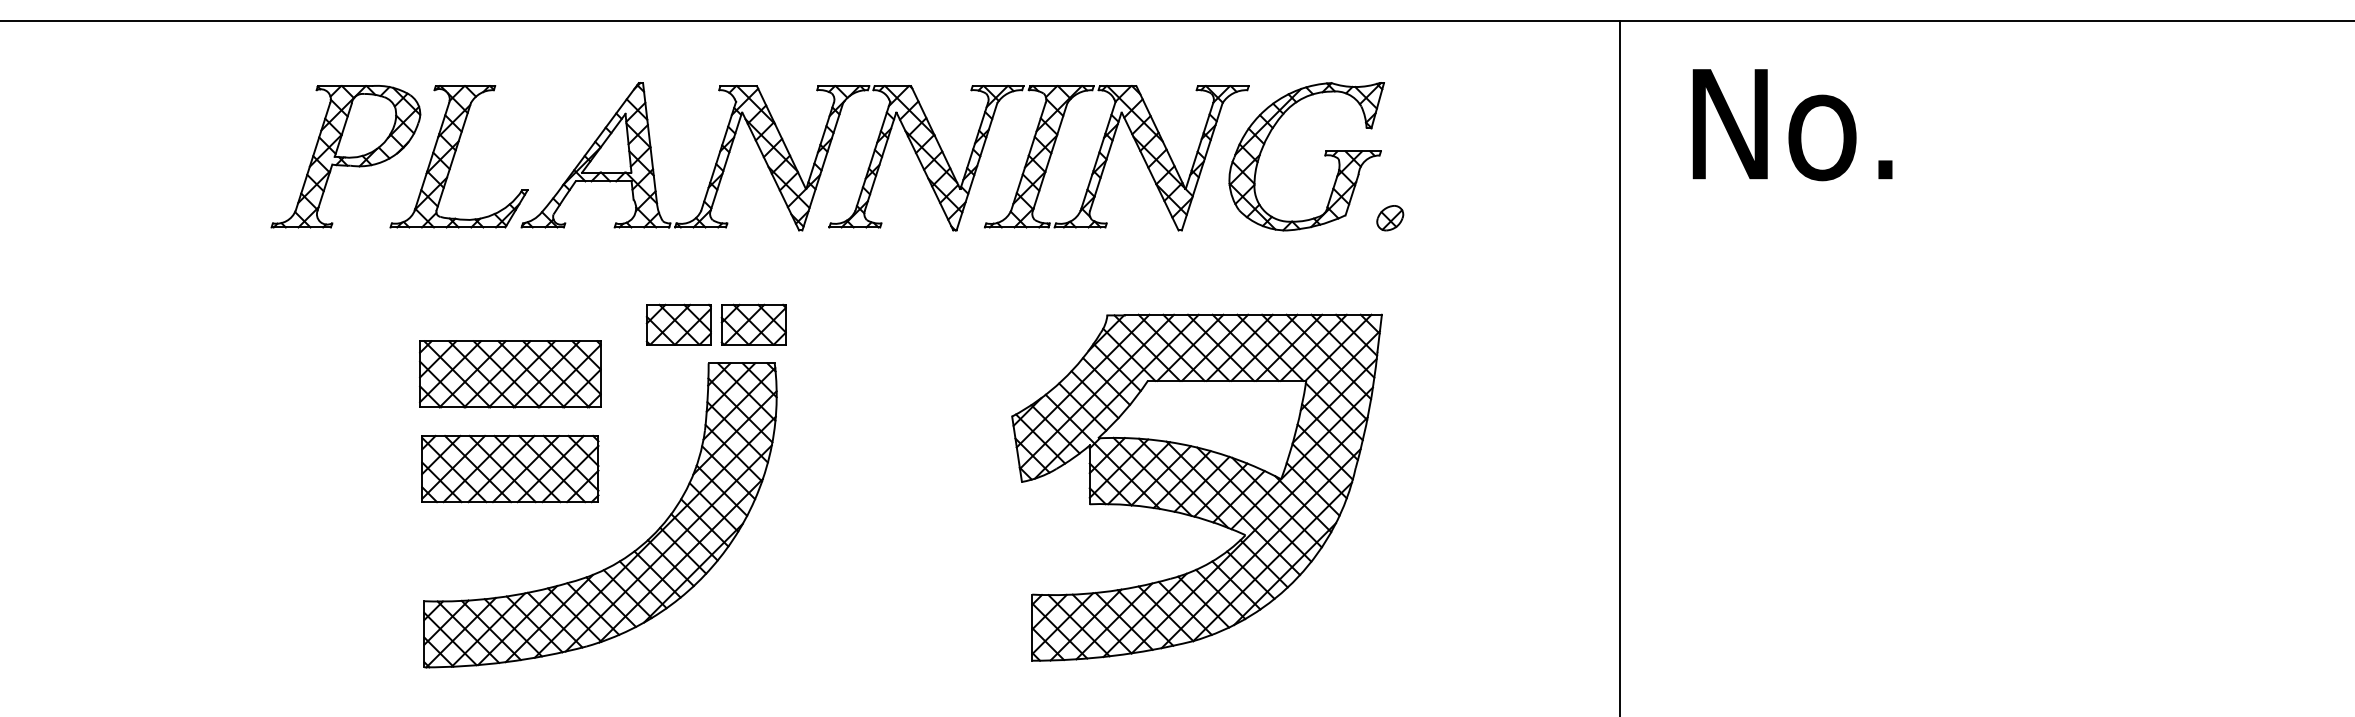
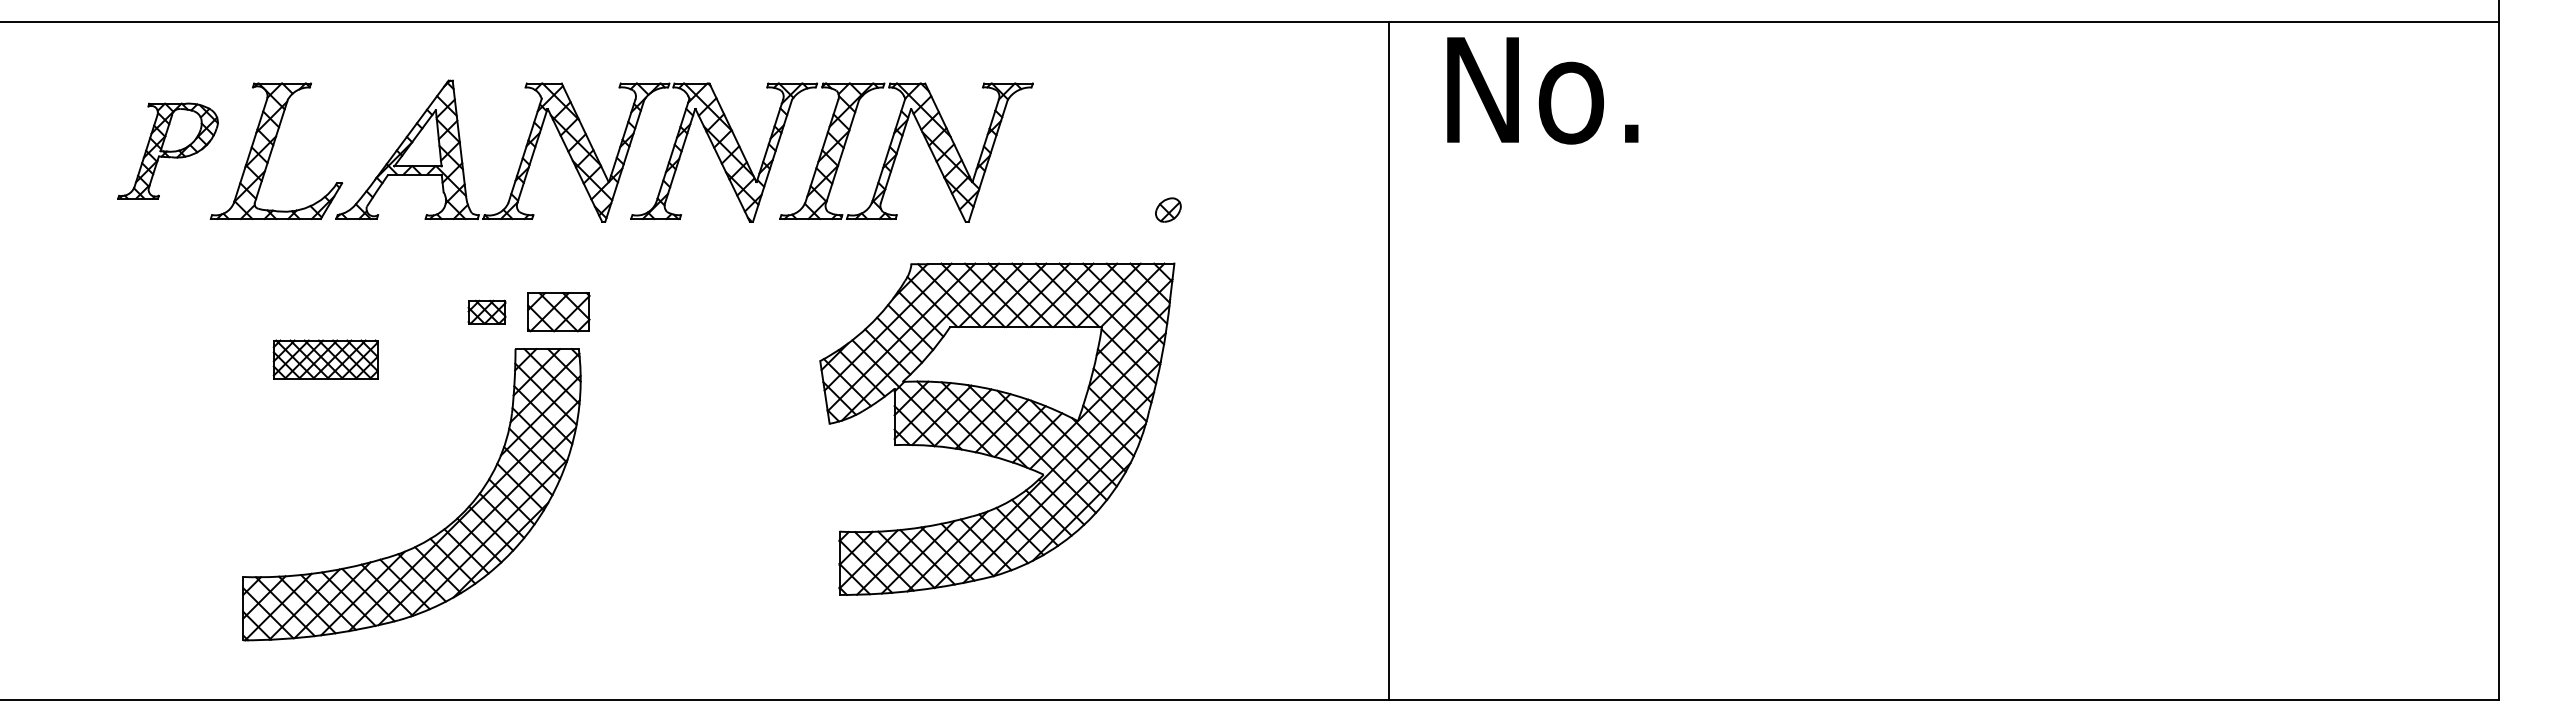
text: (1792, 124) -> (1542, 90), moved
part: (345, 155) -> (167, 150), size x0.7
part: (1324, 155) -> (1105, 150), removed
part: (678, 325) -> (486, 312), size x0.6
part: (510, 374) -> (325, 359), size x0.6
part: (510, 469) -> (325, 450), removed
part: (1197, 486) -> (997, 428), moved

